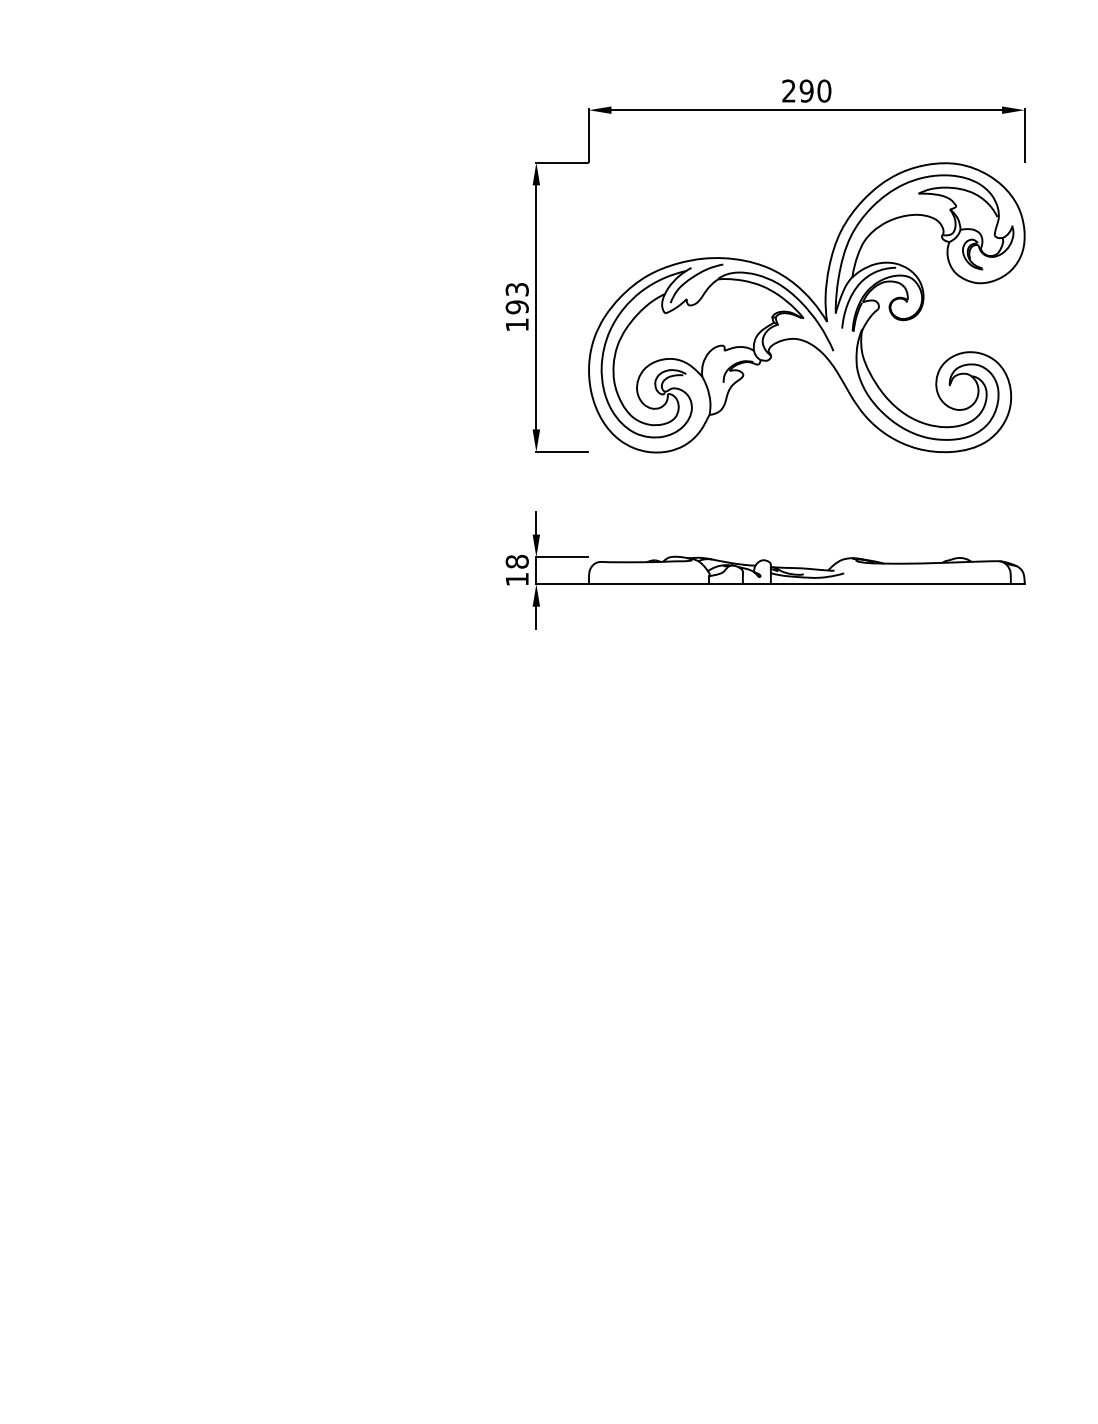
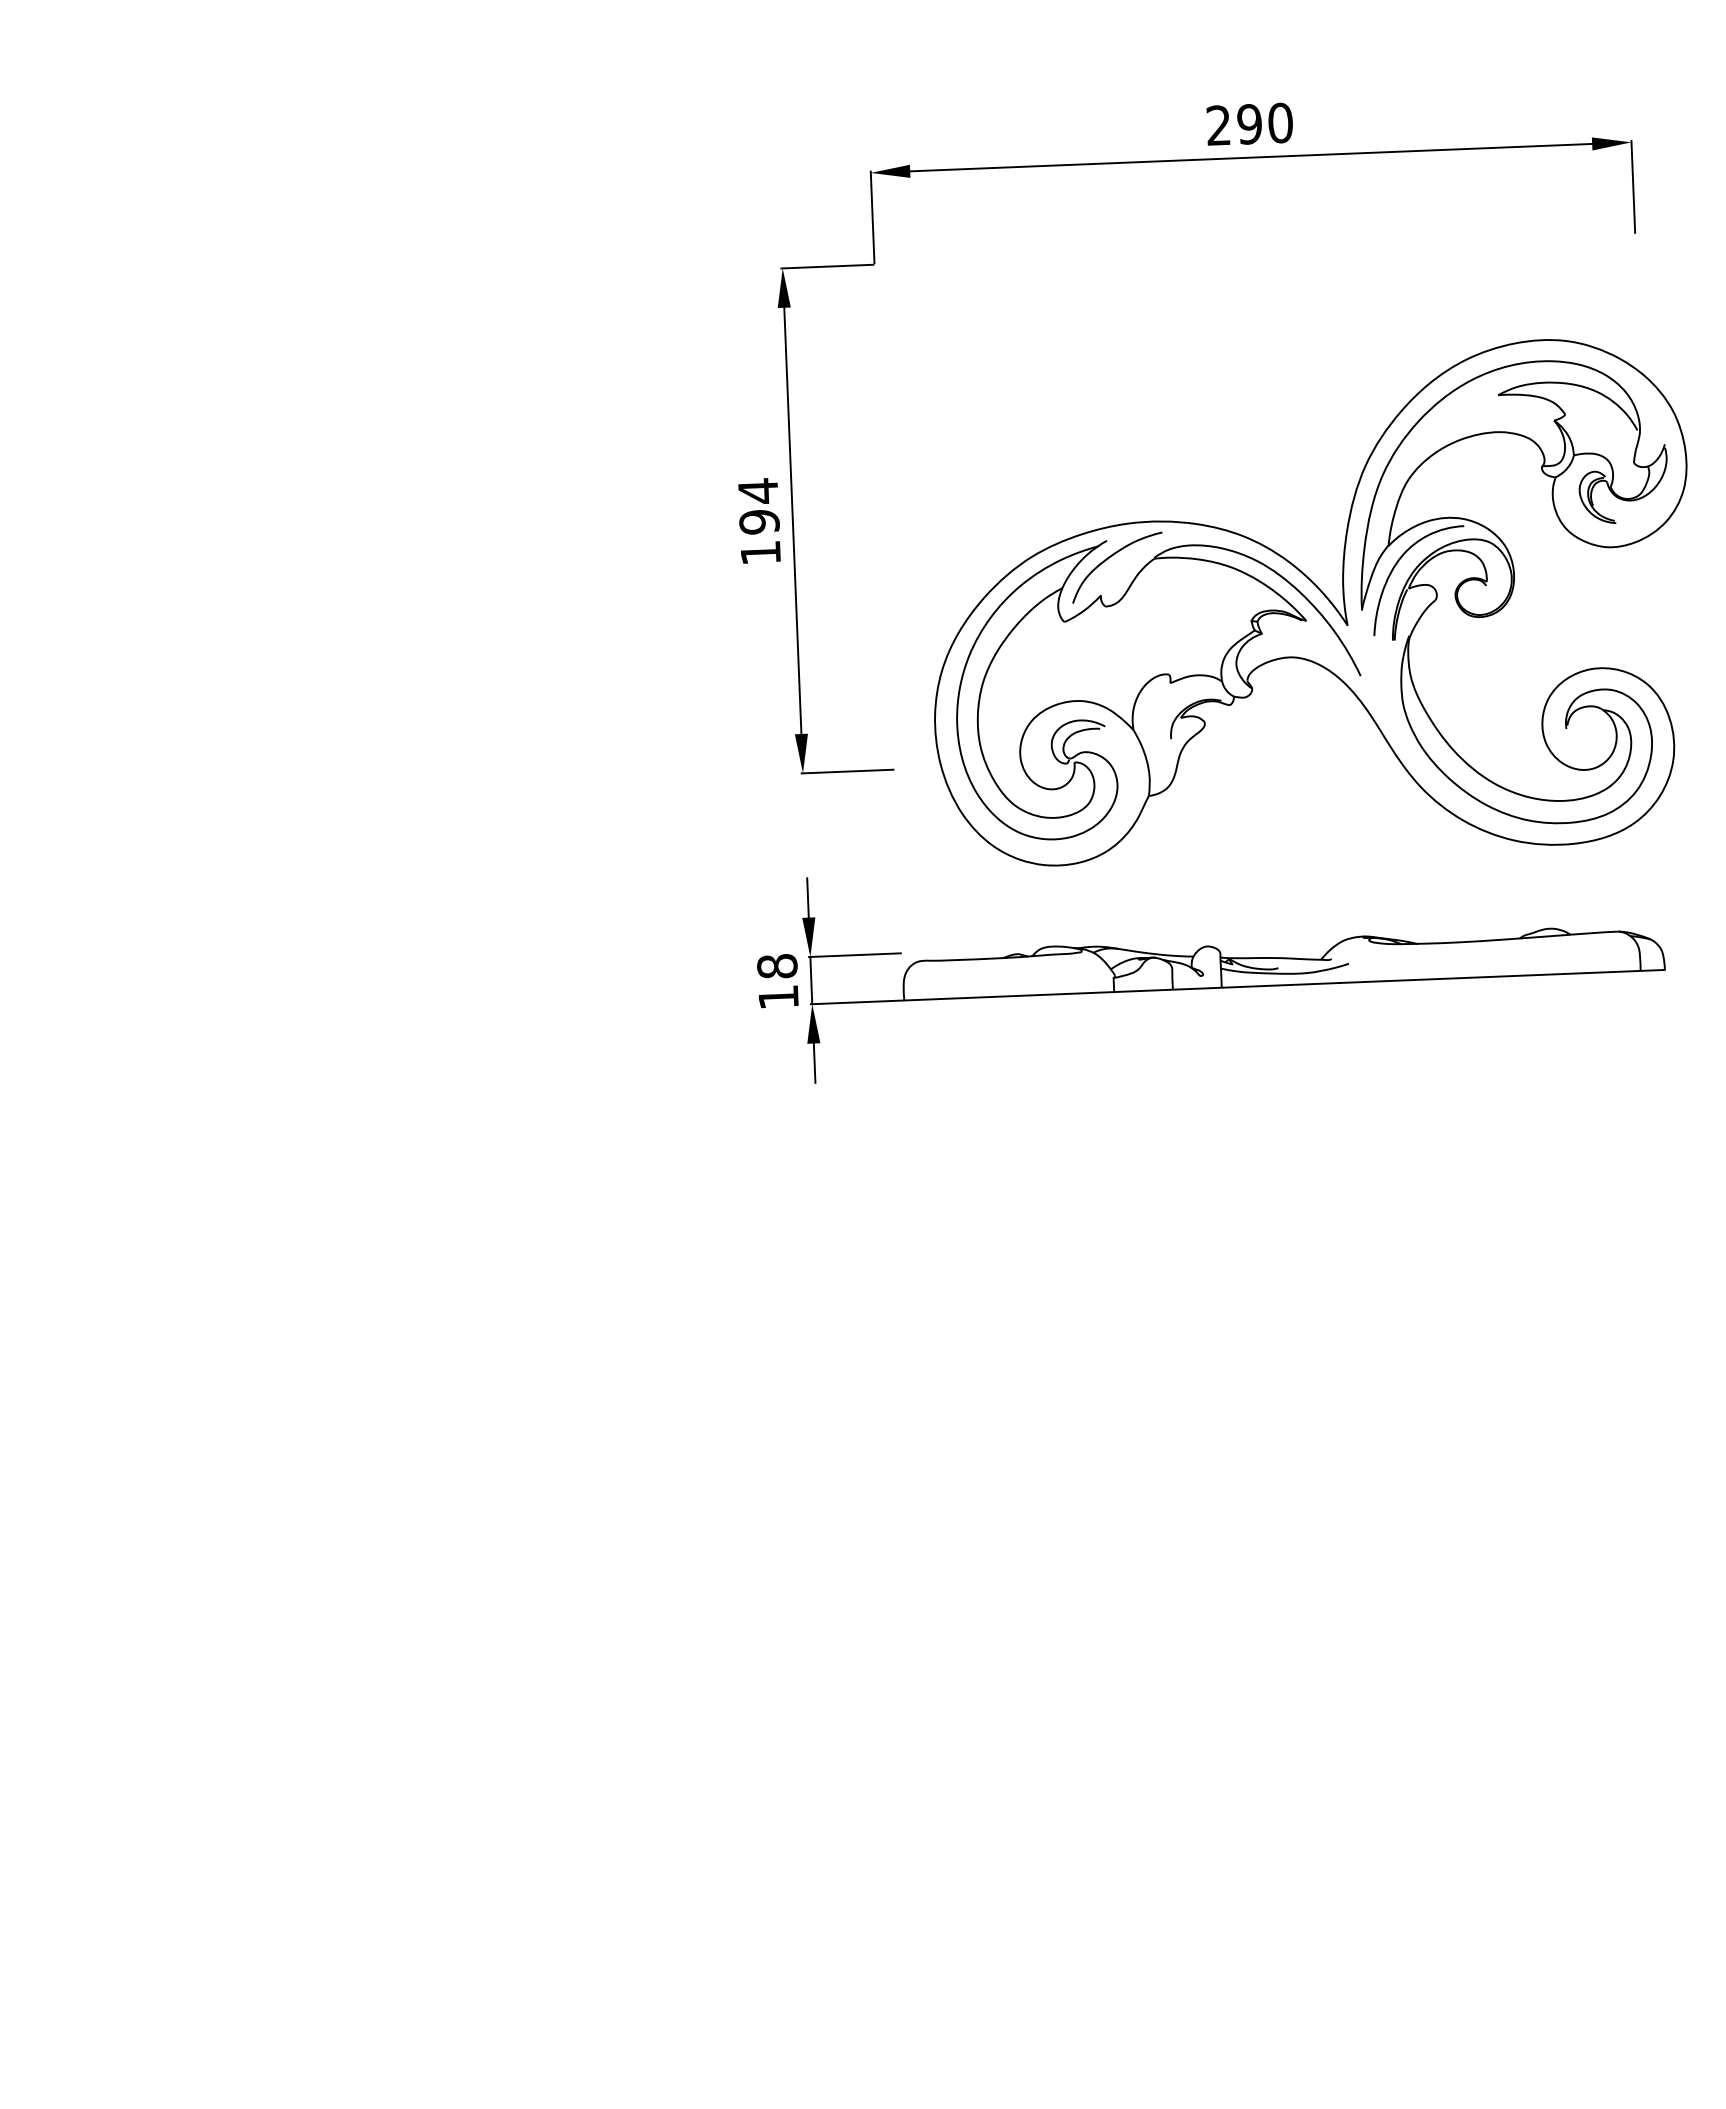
text: (516, 289) -> (756, 491), 193 -> 194
part: (806, 307) -> (1310, 601), moved

